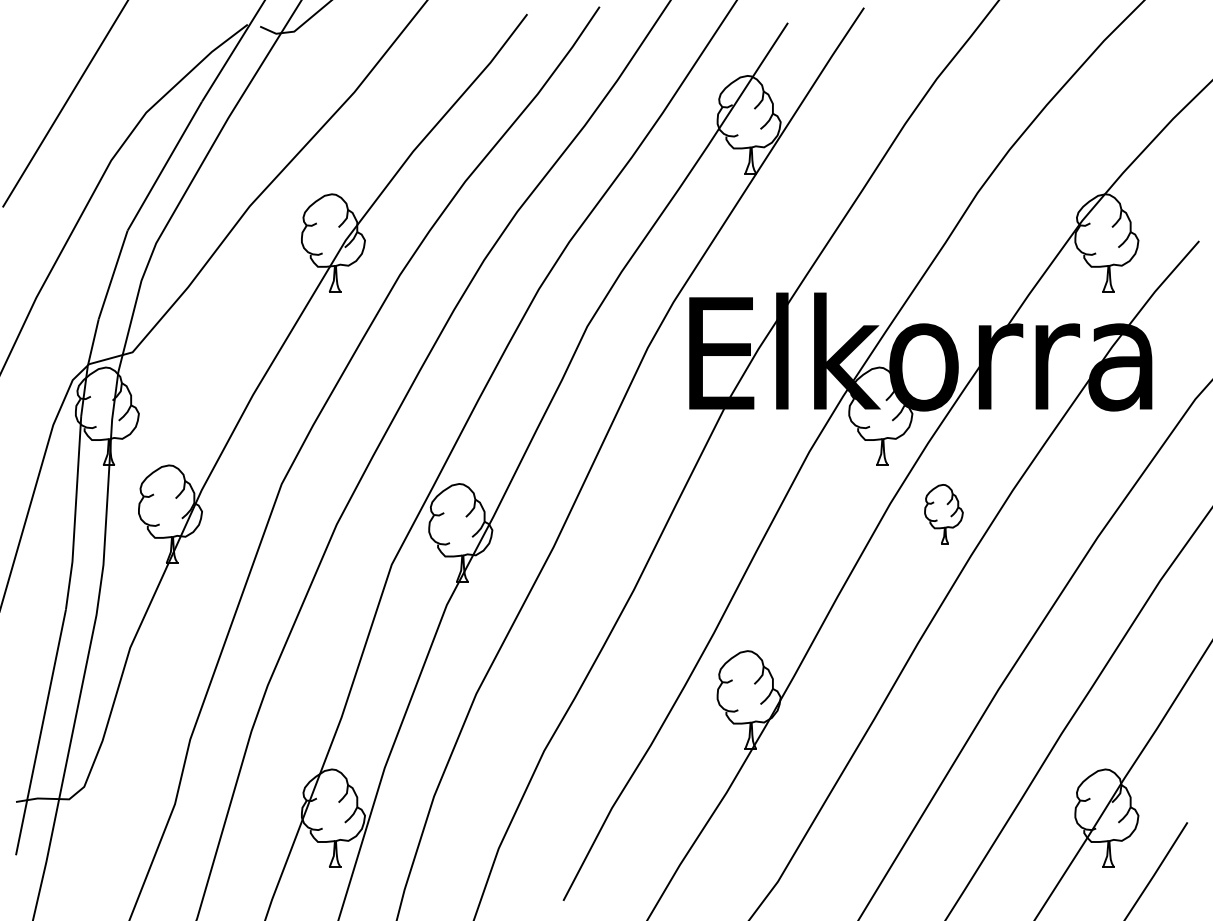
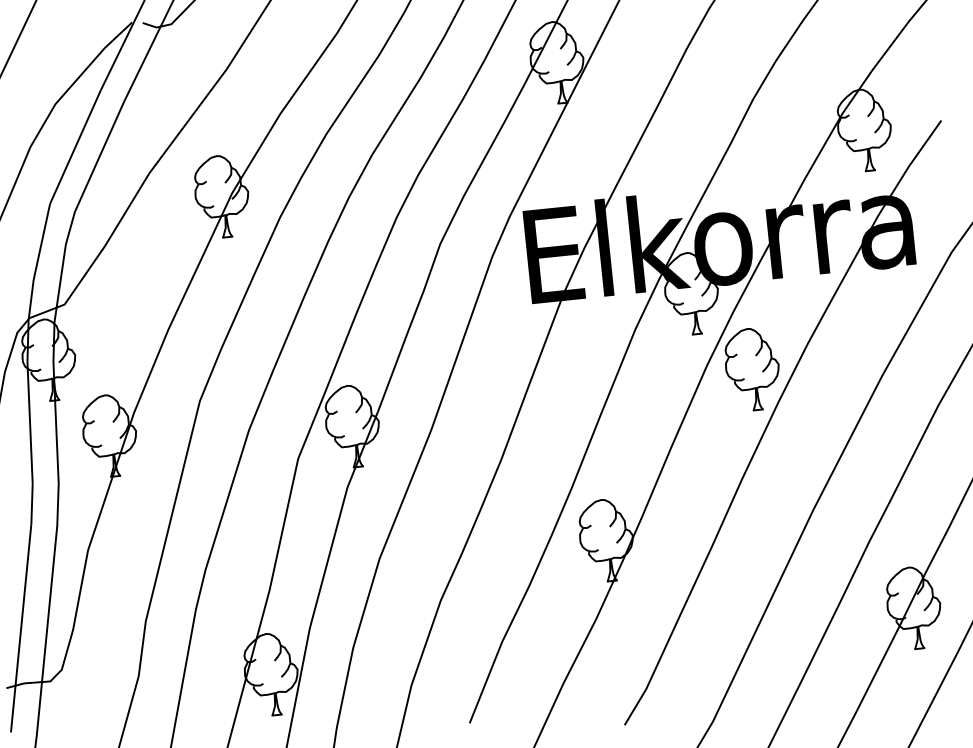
part: (943, 513) -> (752, 368), size x1.67

